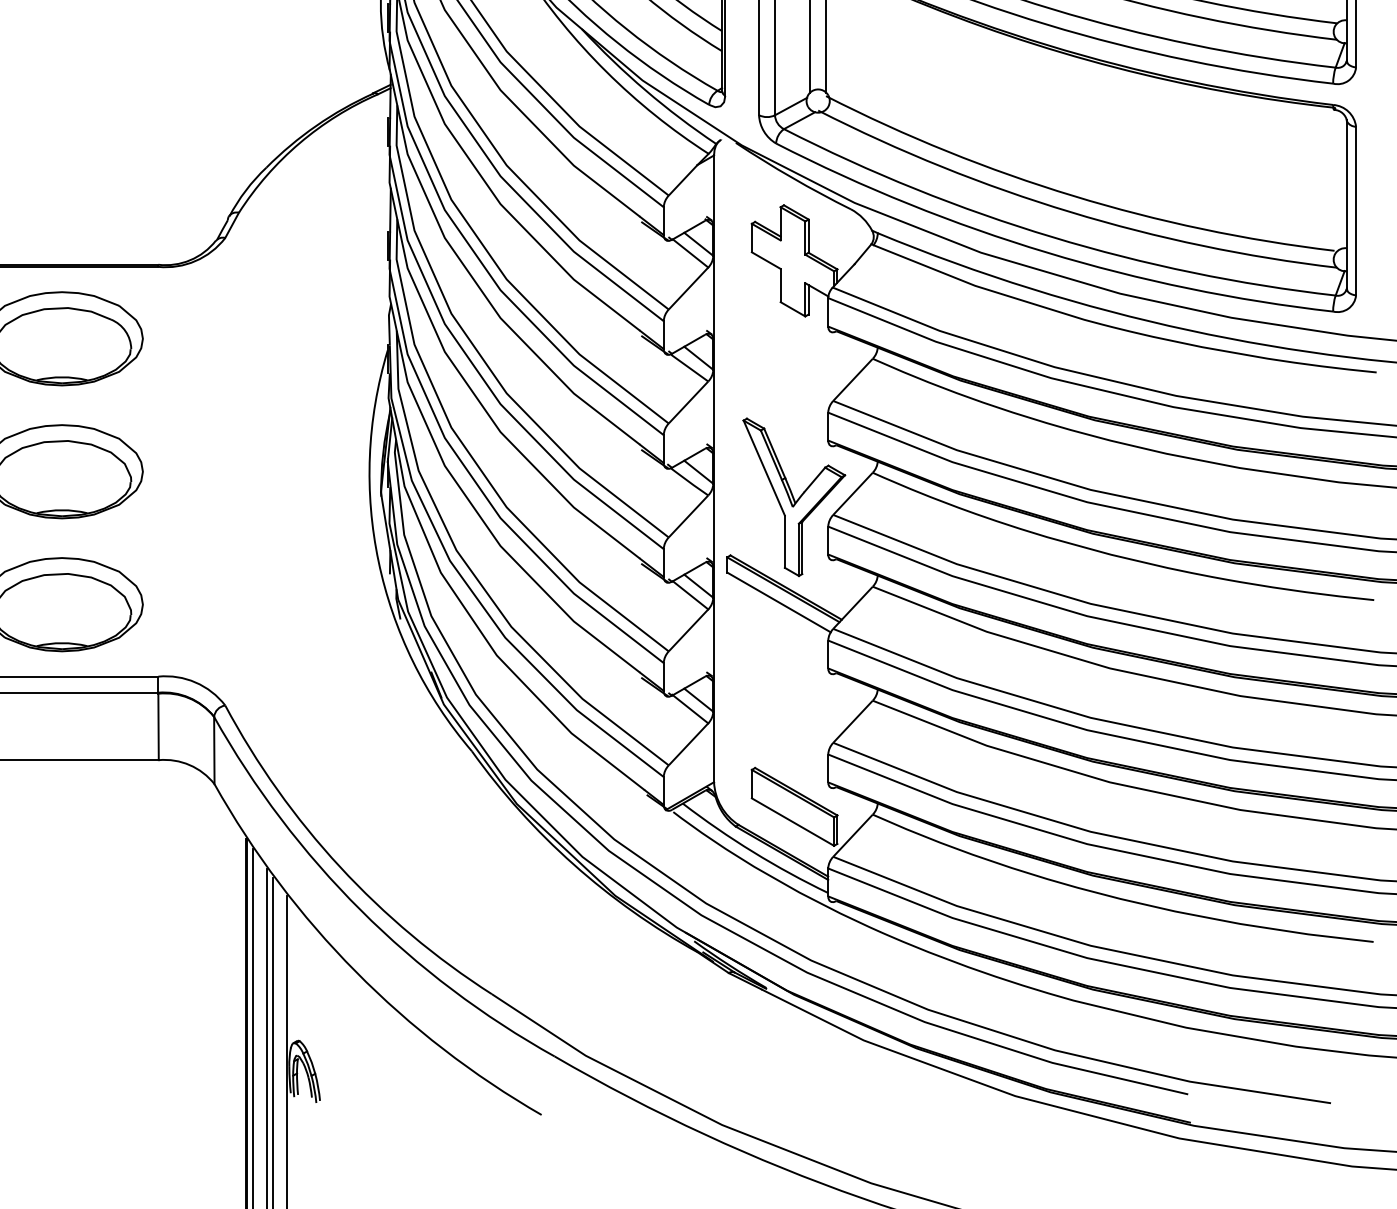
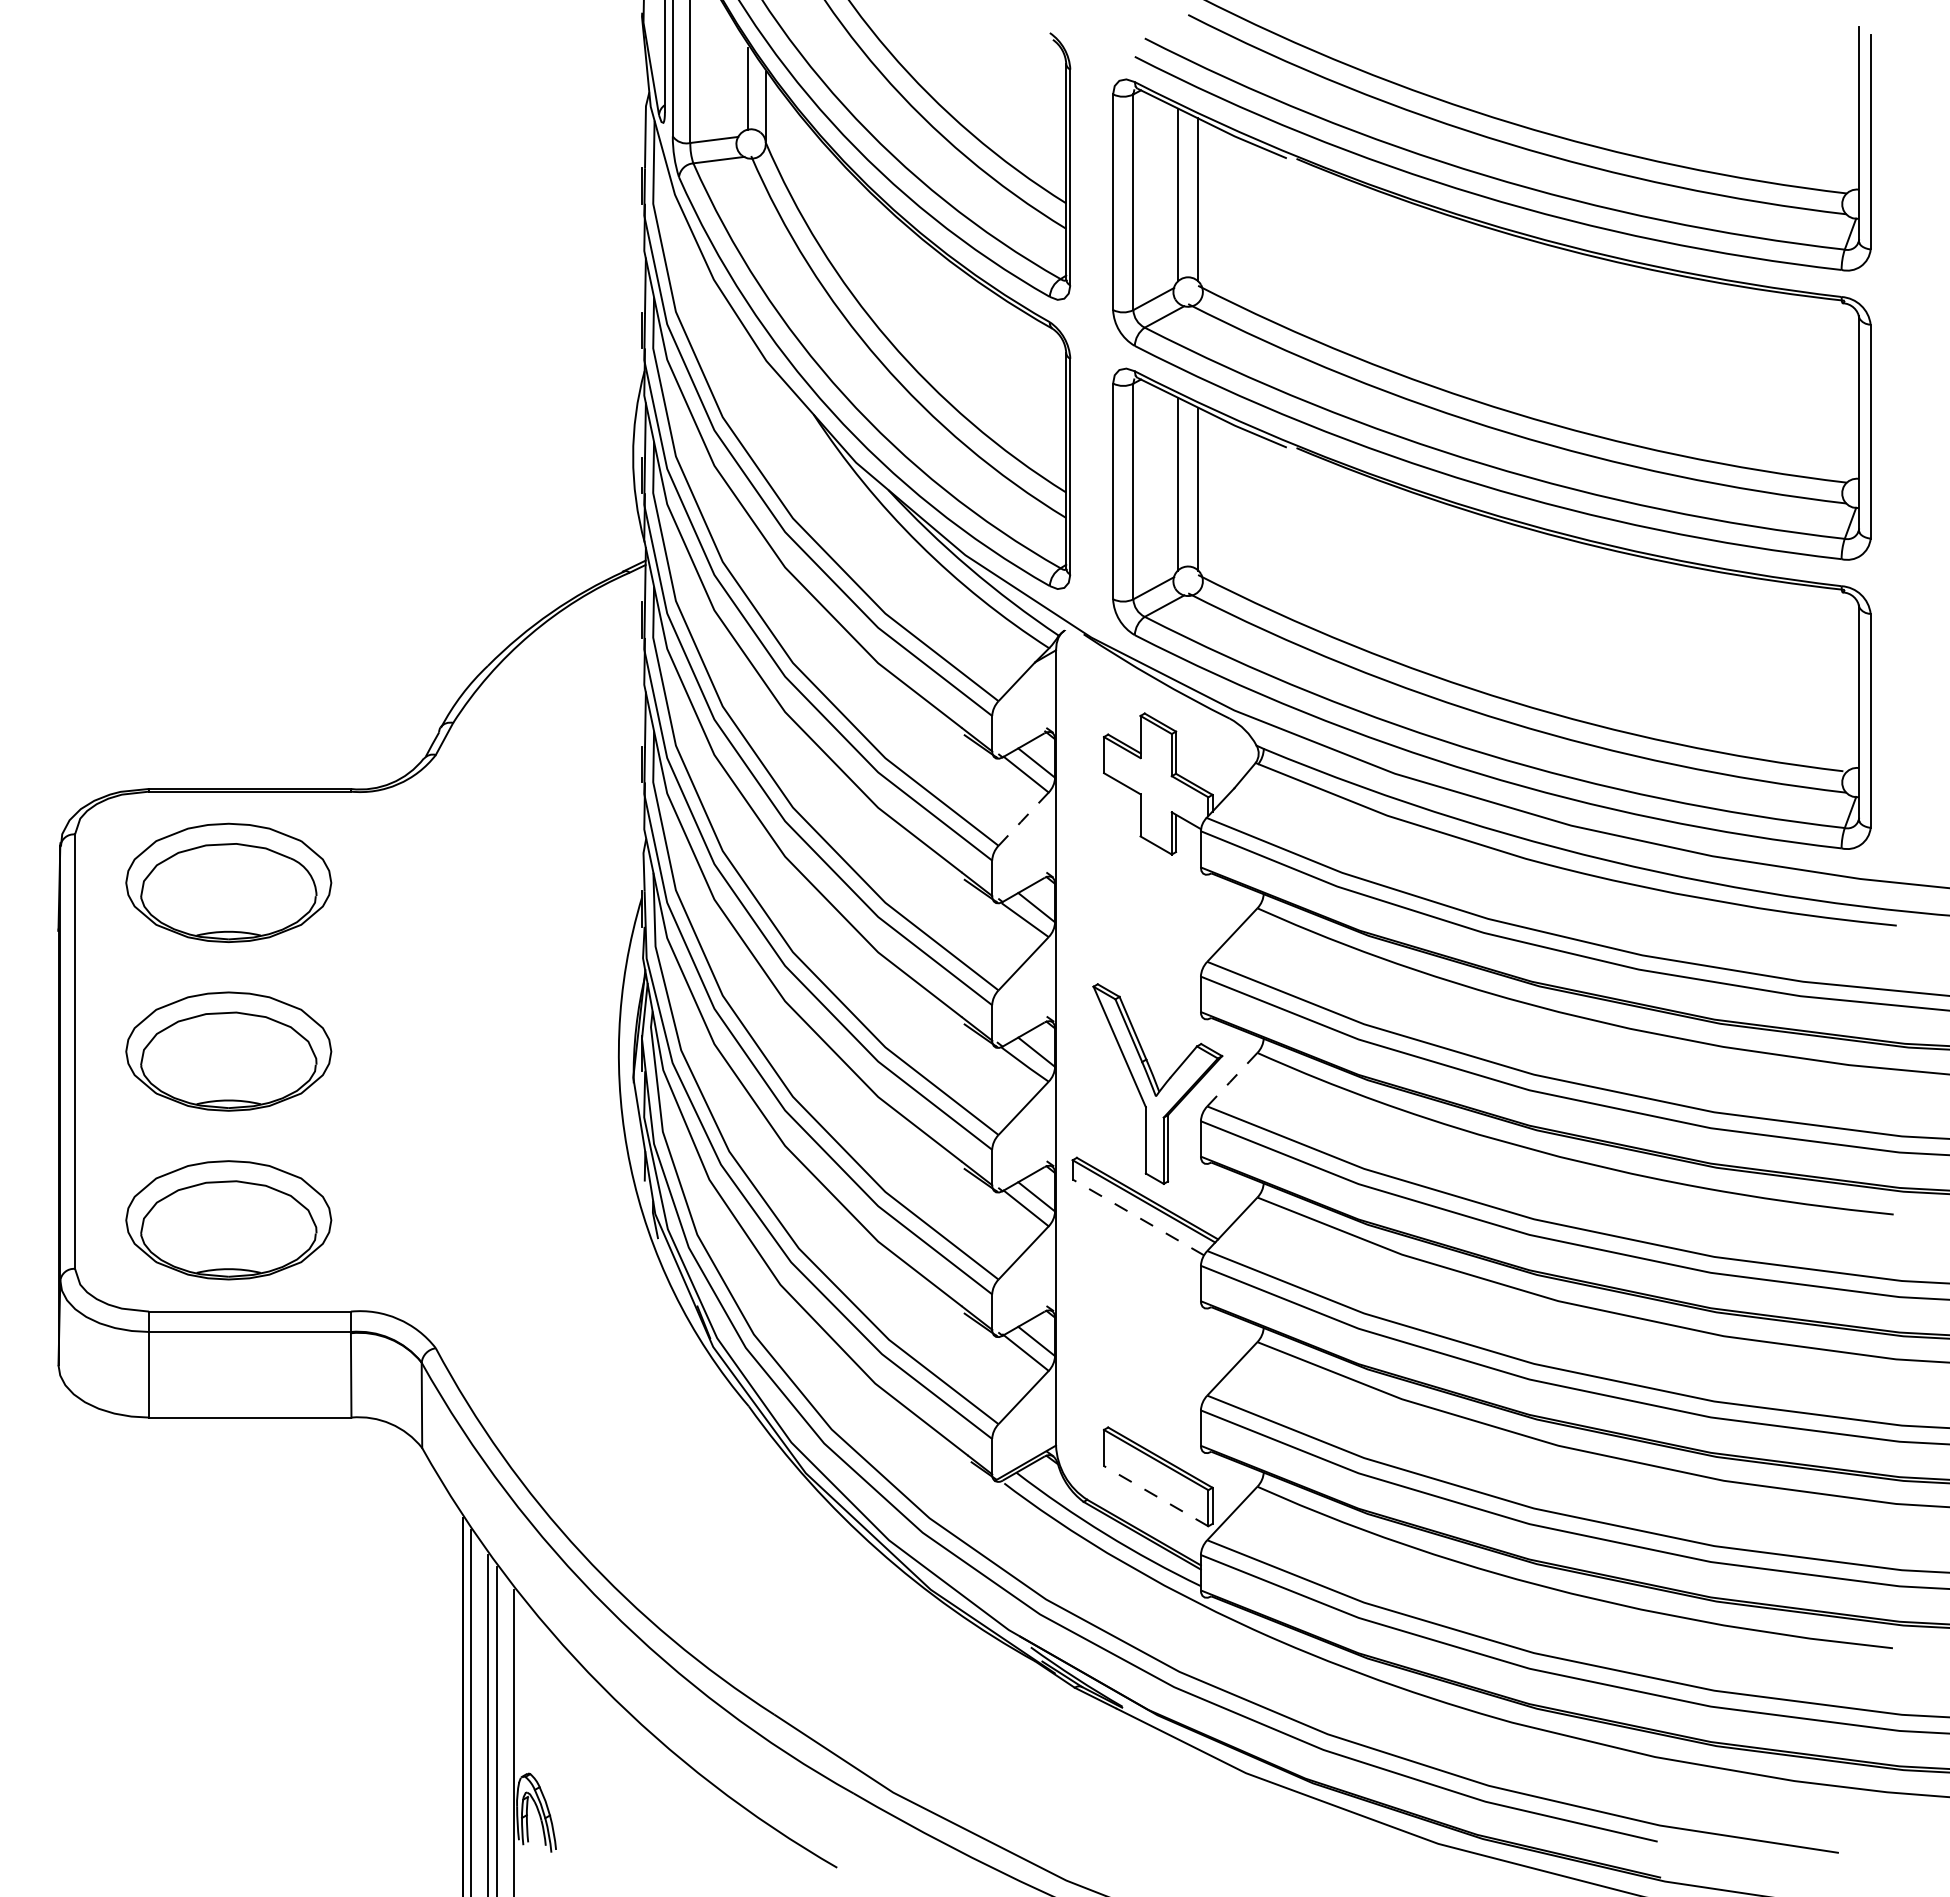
line: (688, 288) -> (1023, 819), solid -> dashed
line: (853, 493) -> (1232, 1079), solid -> dashed
line: (779, 602) -> (1138, 1217), solid -> dashed
line: (792, 821) -> (1155, 1495), solid -> dashed

